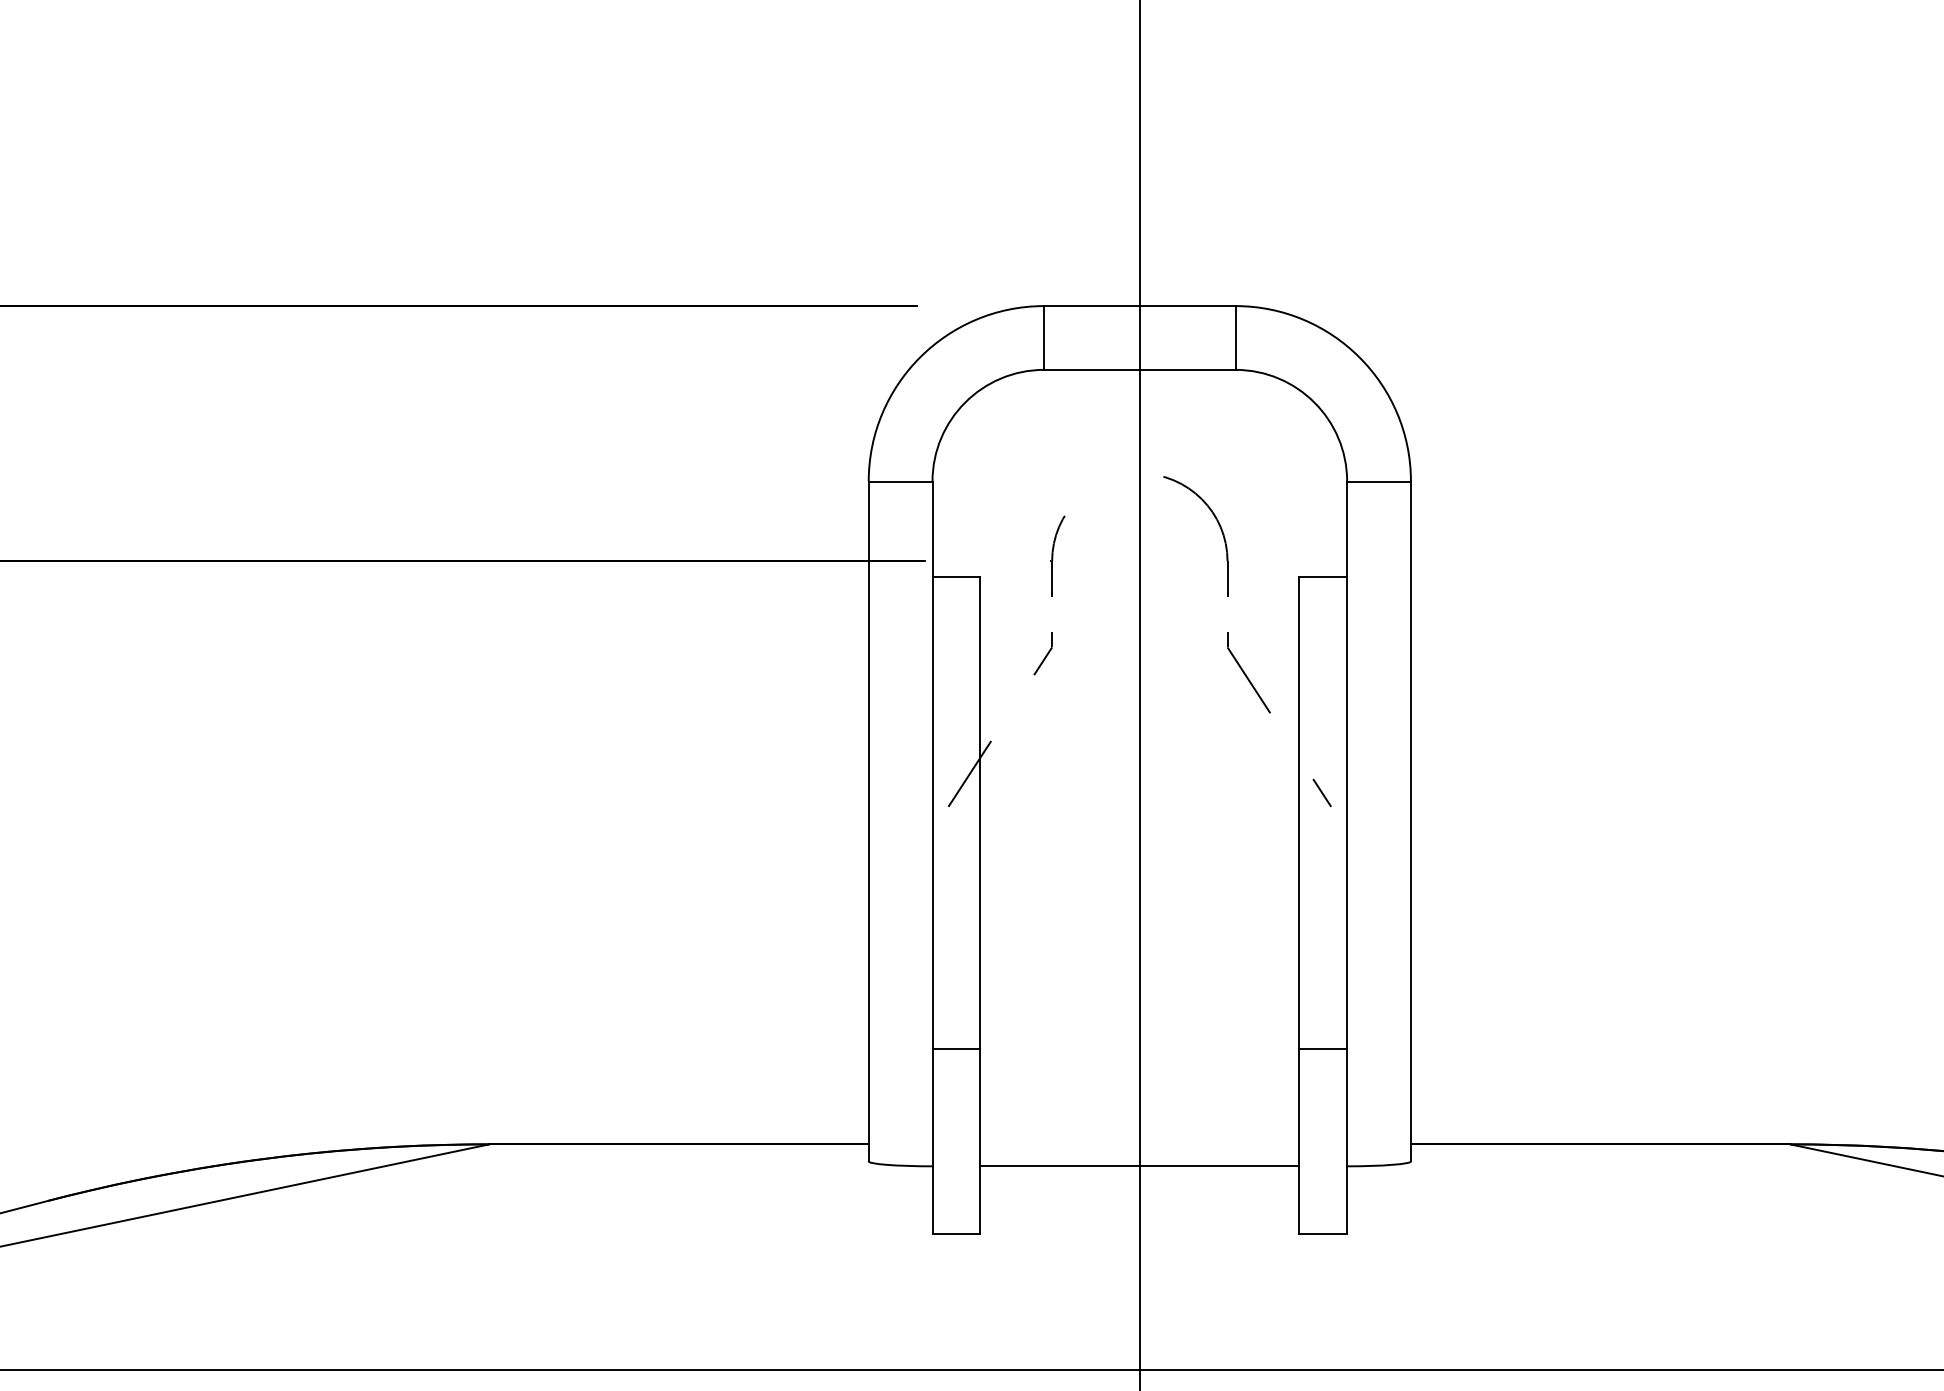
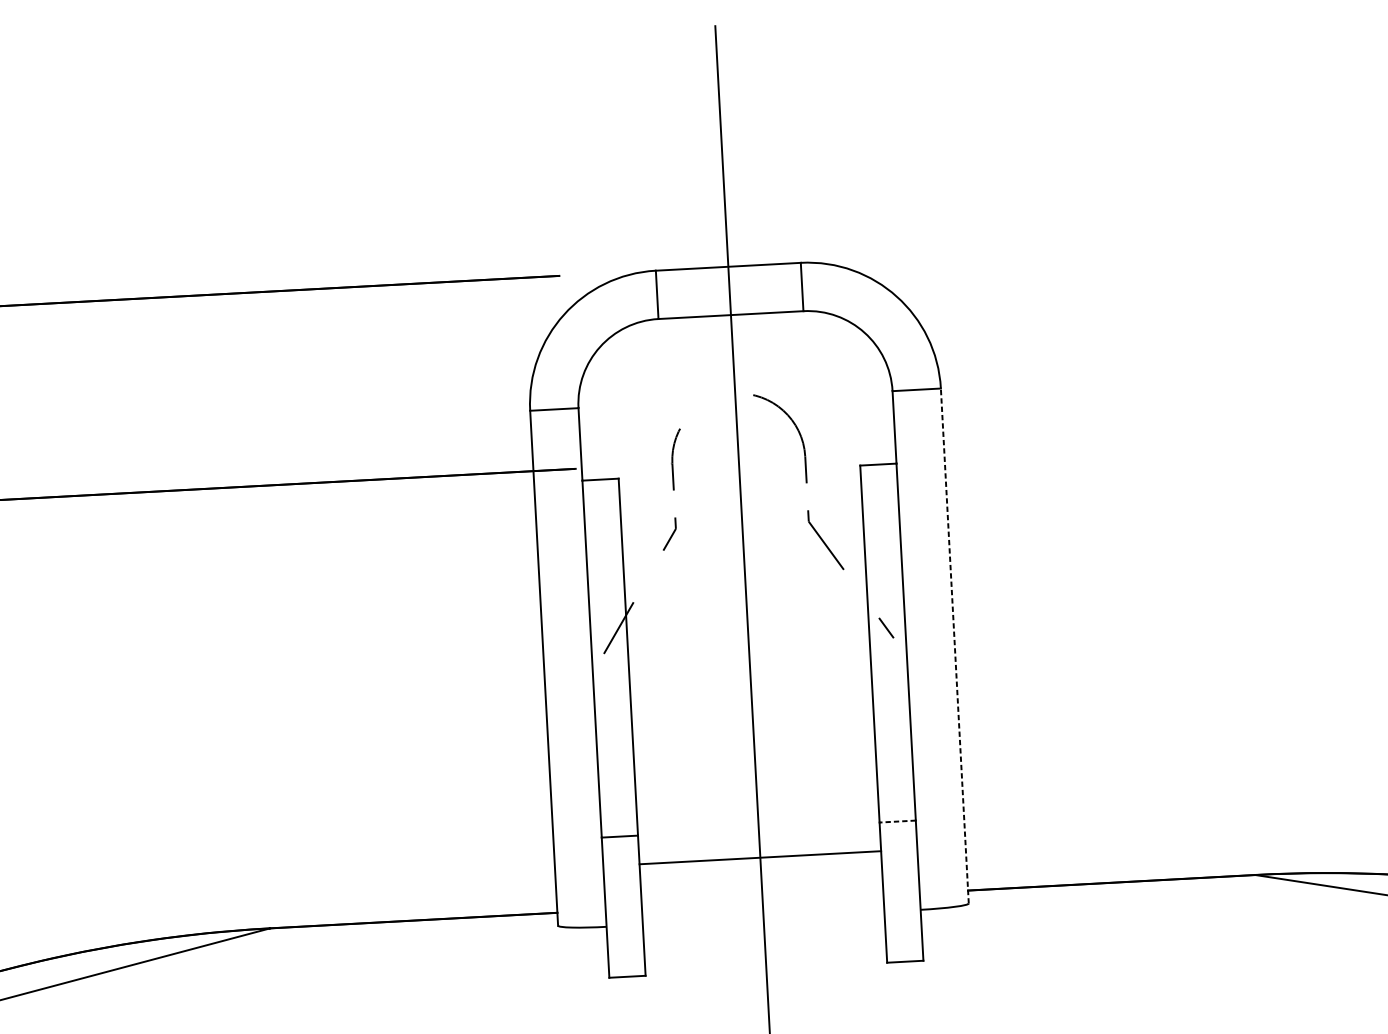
line: (1410, 821) -> (954, 646), solid -> dashed
line: (1323, 1048) -> (897, 821), solid -> dashed
line: (1139, 1166) -> (760, 857), moved

